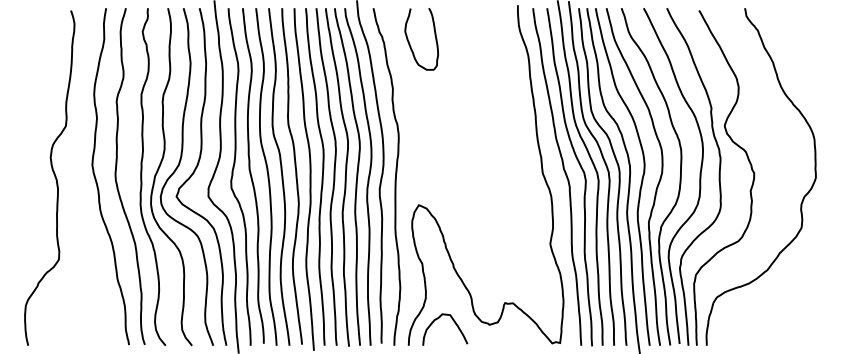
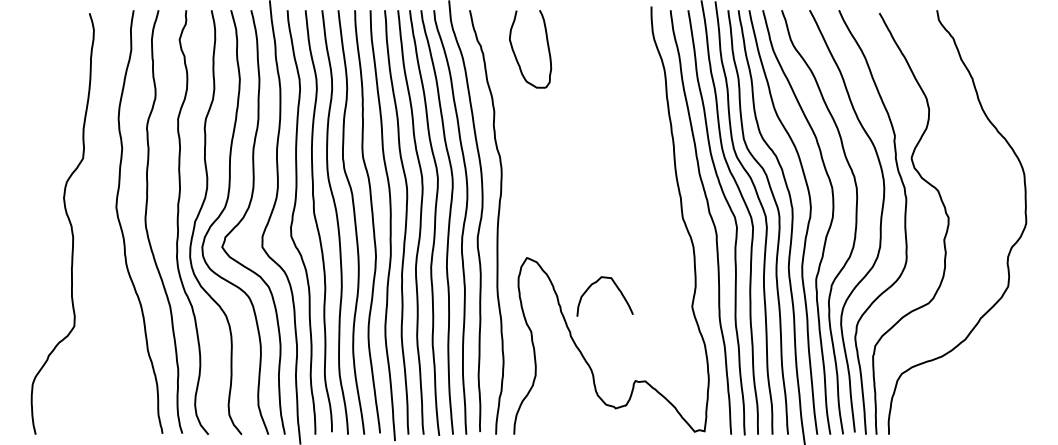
curve: (455, 324) -> (617, 289), moved

